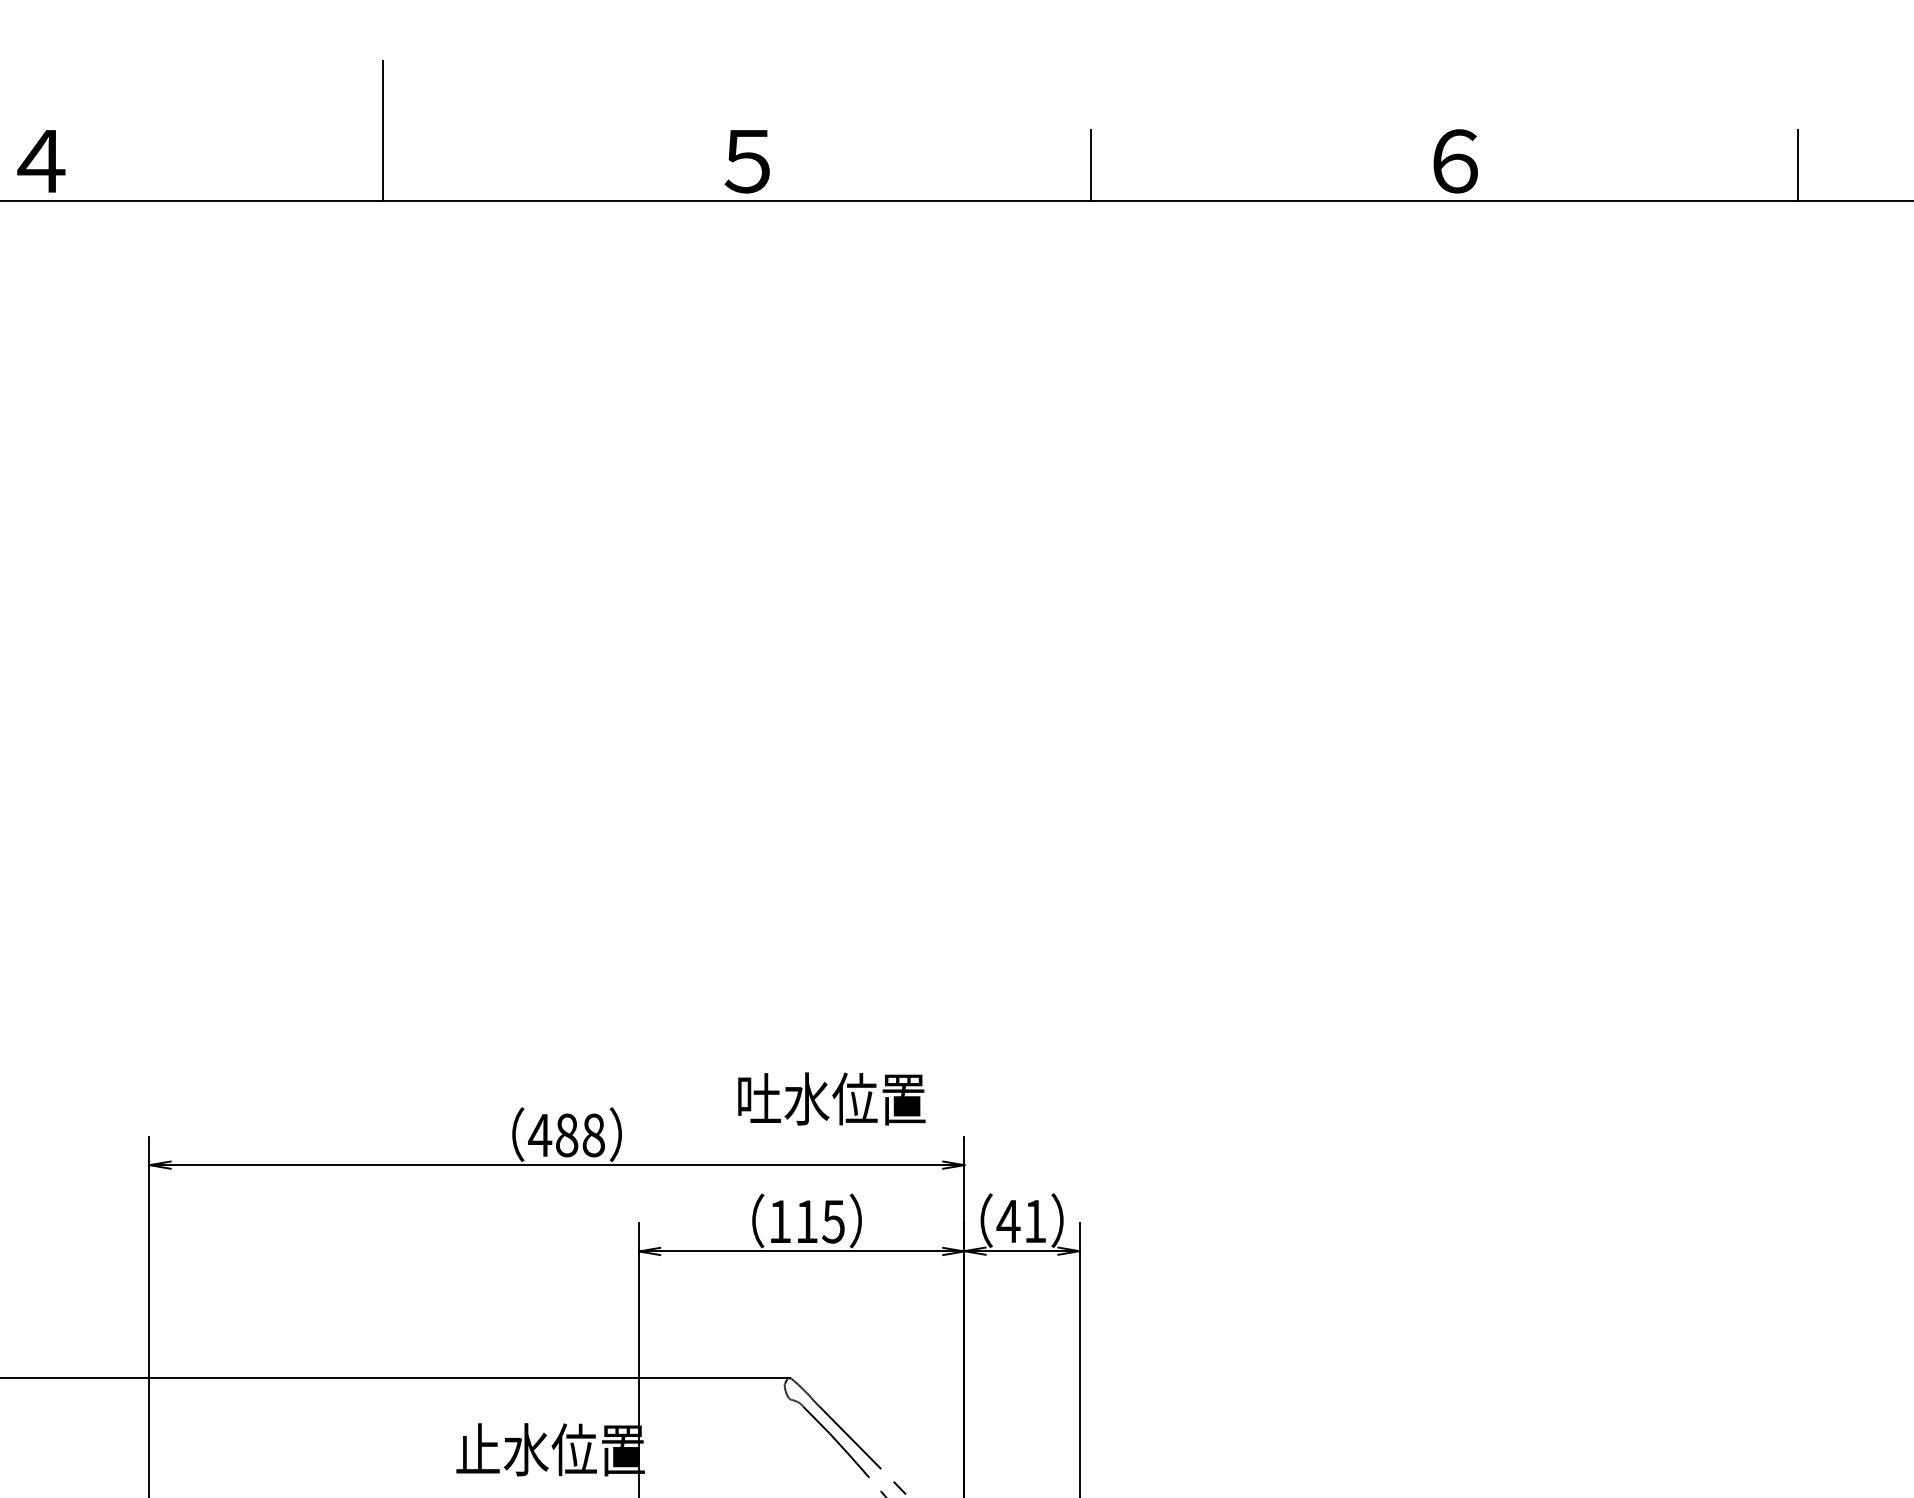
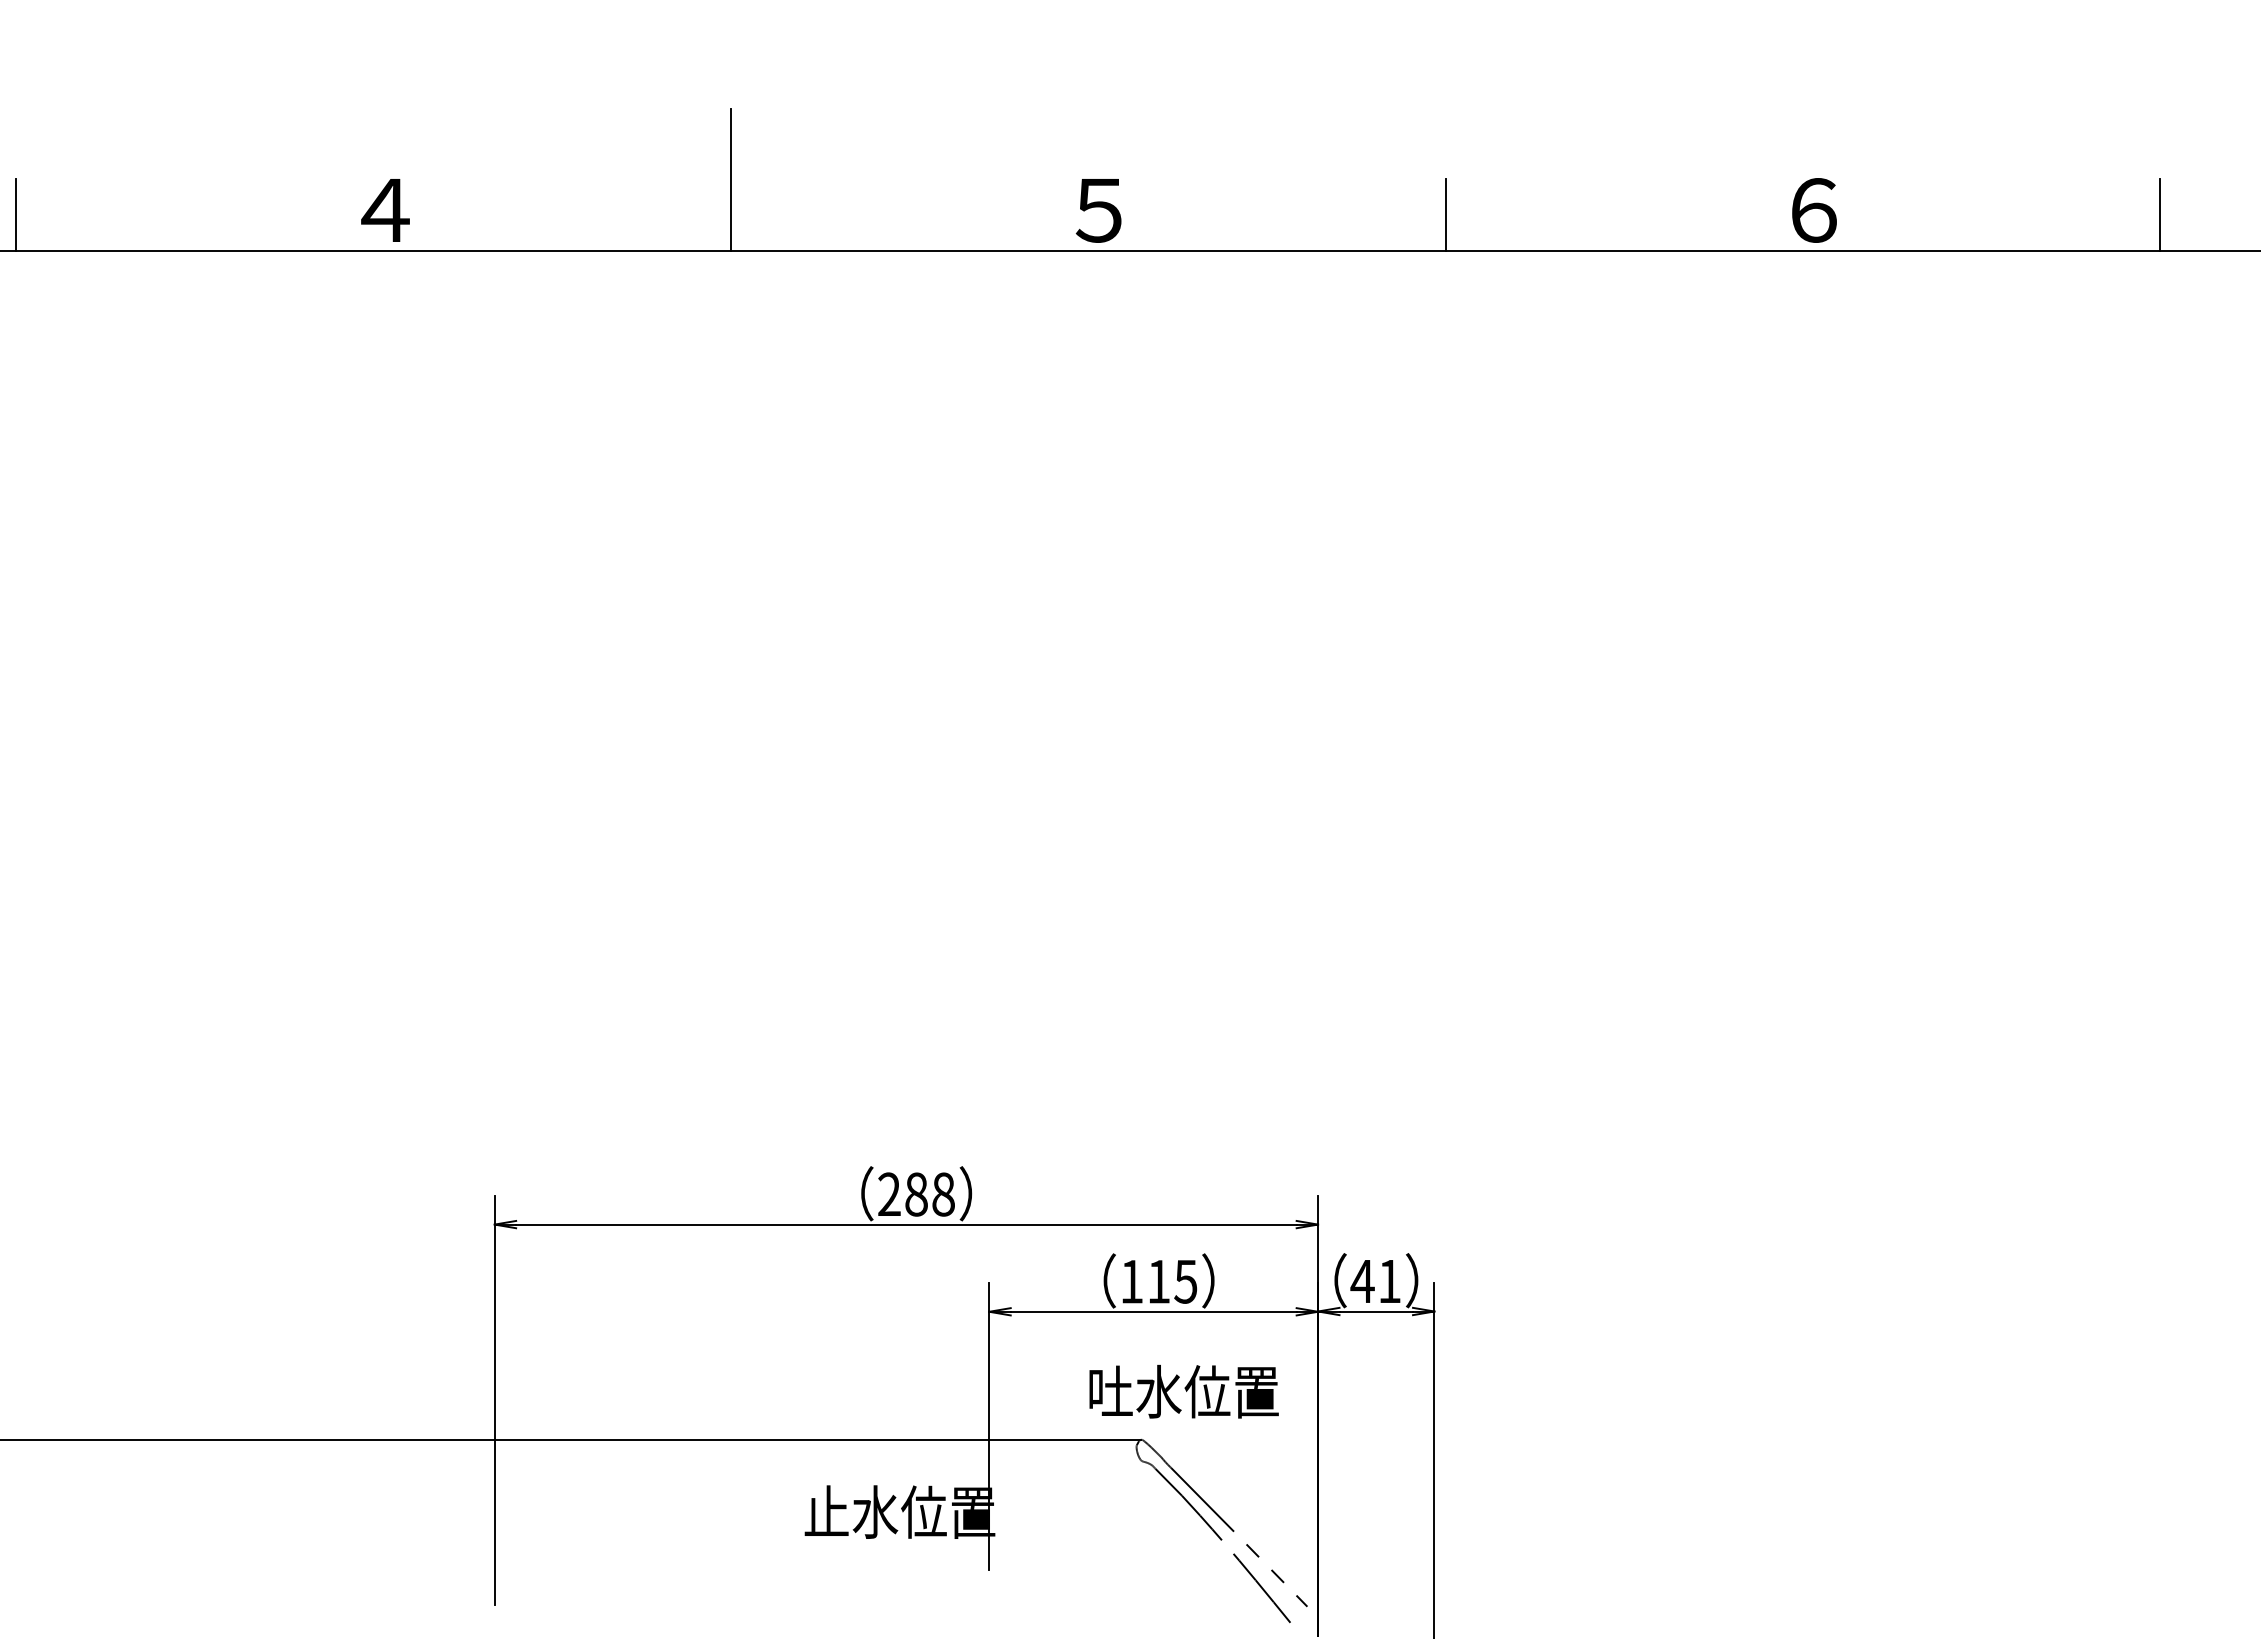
text: (831, 1098) -> (1183, 1391), moved
text: (540, 1134) -> (889, 1193), 488 -> 288

